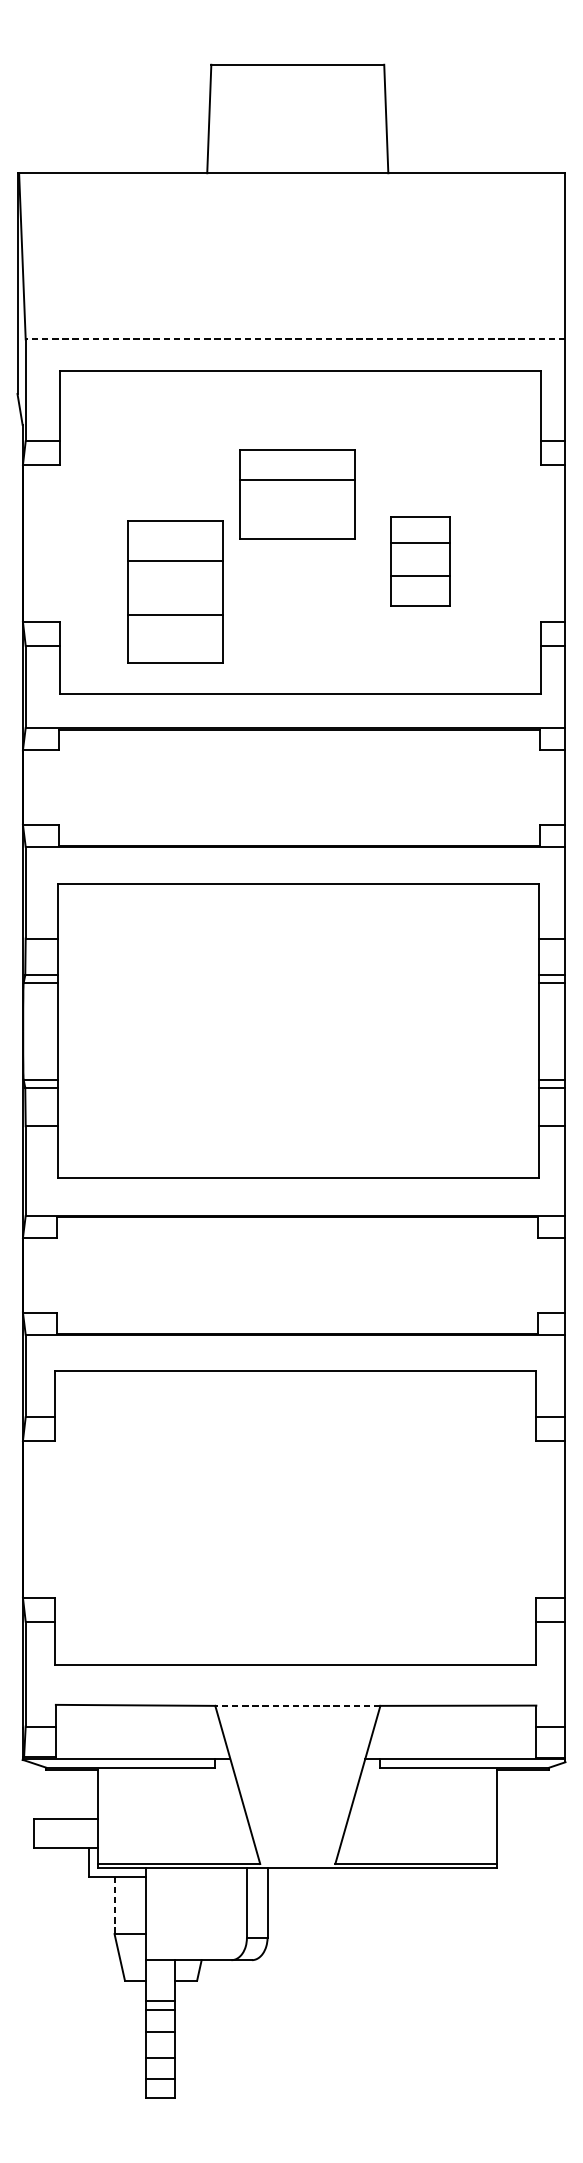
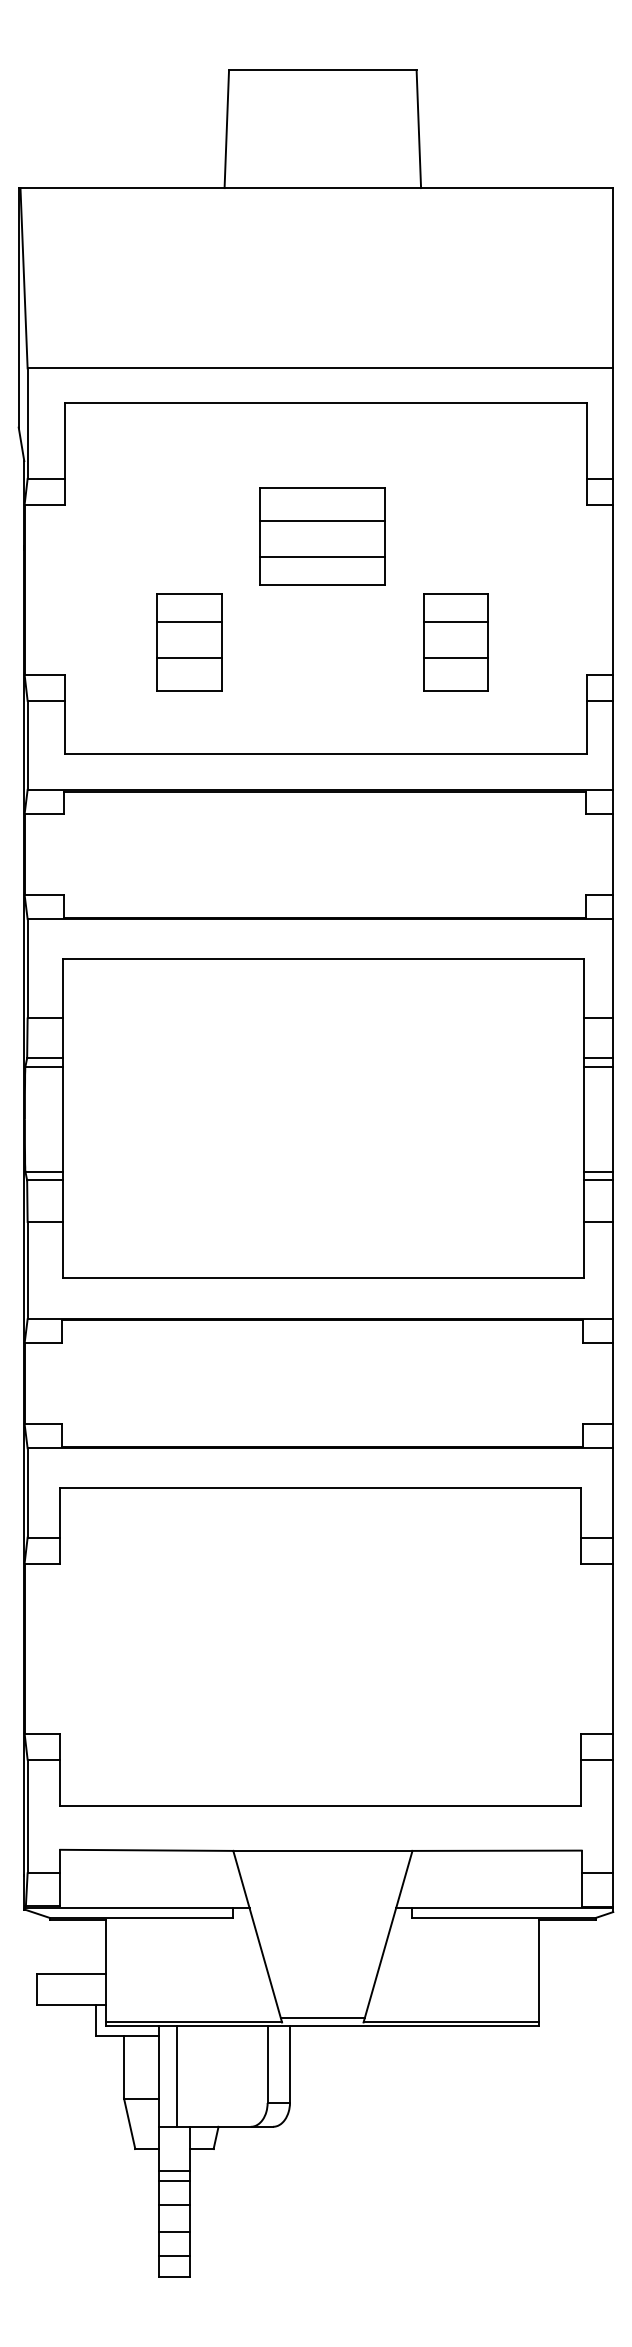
line: (295, 339) -> (320, 368), dashed -> solid
line: (297, 513) -> (322, 557), added
part: (420, 561) -> (455, 642), moved
part: (174, 592) -> (189, 642), size x0.62
line: (297, 1705) -> (322, 1850), dashed -> solid
line: (297, 1860) -> (322, 2018), added
line: (114, 1905) -> (124, 2067), dashed -> solid
line: (162, 1913) -> (176, 2076), added

